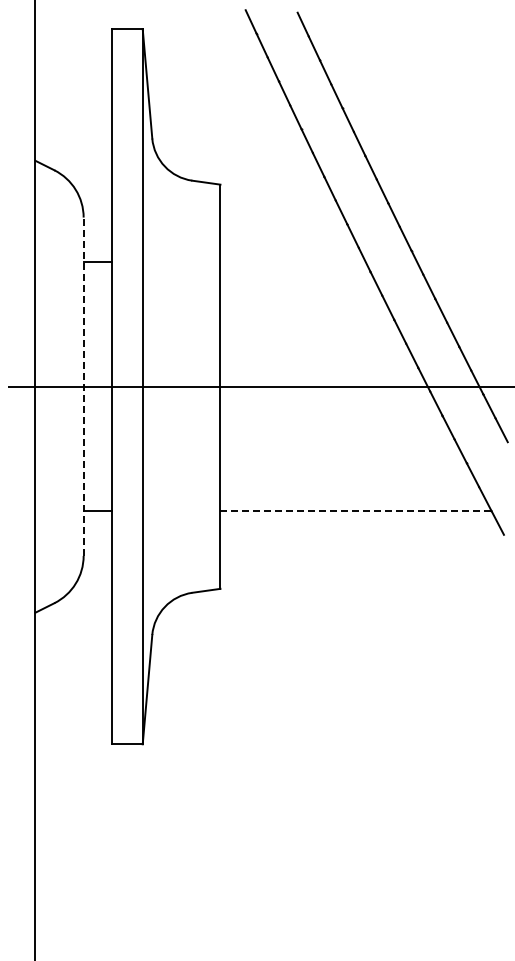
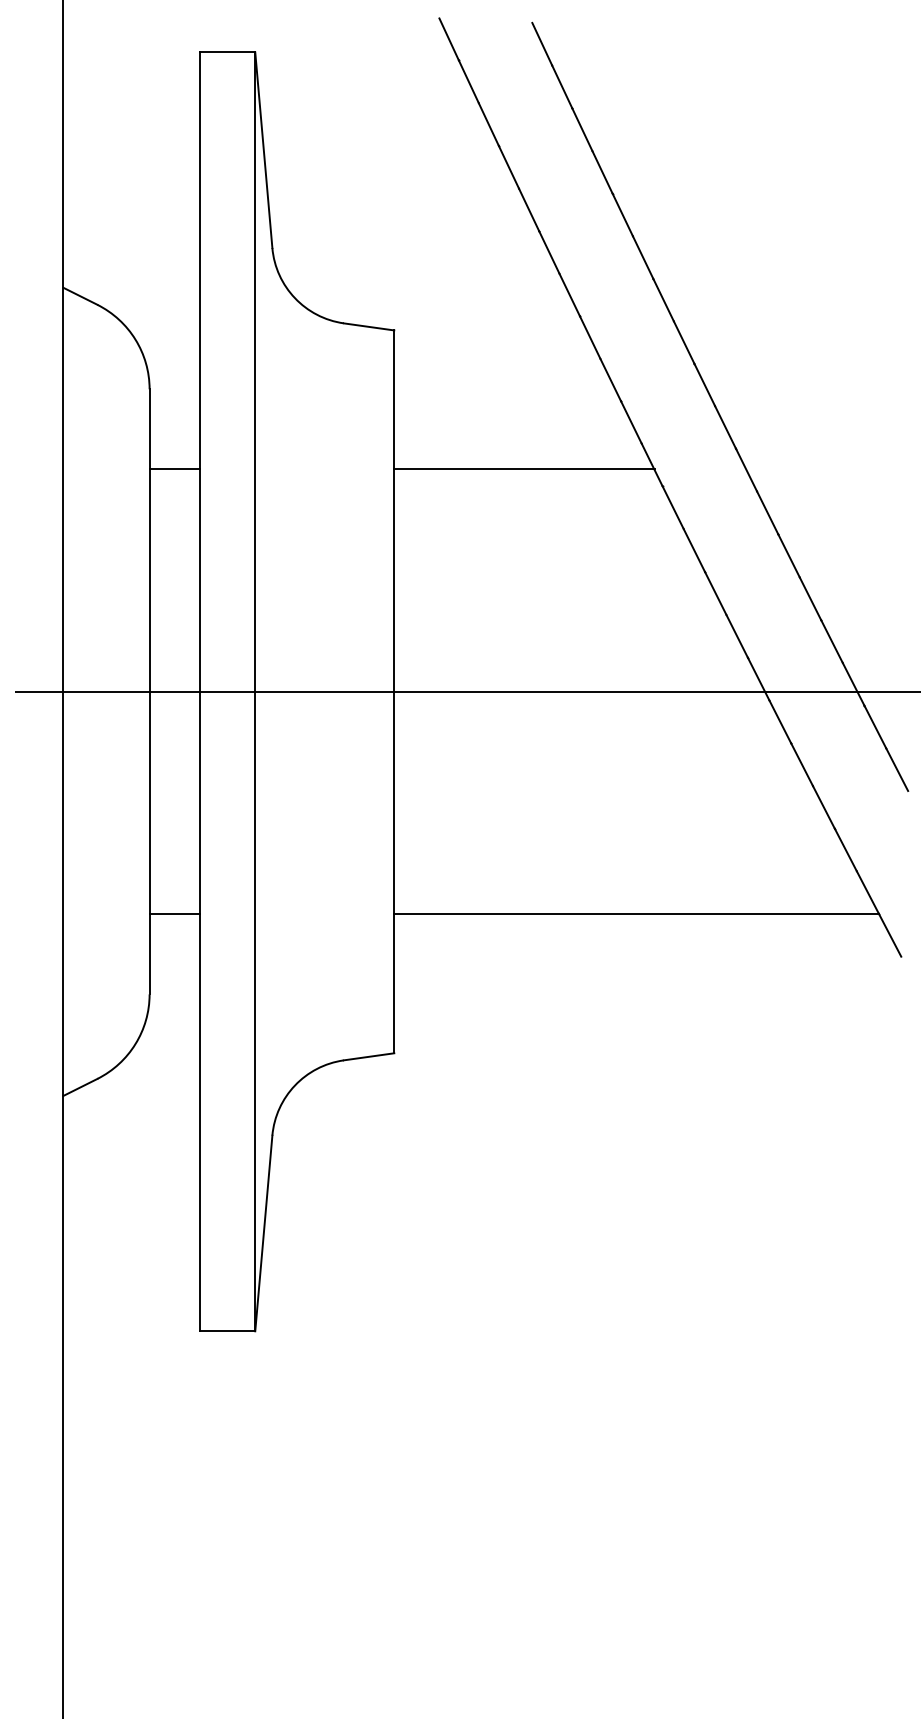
line: (292, 262) -> (523, 469), added
line: (83, 386) -> (149, 691), dashed -> solid
line: (356, 511) -> (637, 914), dashed -> solid

